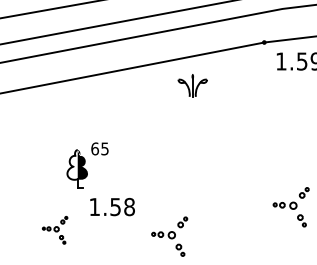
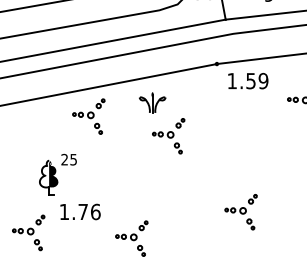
part: (121, 100) -> (88, 116), added
part: (210, 123) -> (168, 136), added
text: (94, 148) -> (64, 159), 65 -> 25
text: (122, 206) -> (89, 211), 1.58 -> 1.76
part: (54, 229) -> (28, 232), size x1.43

